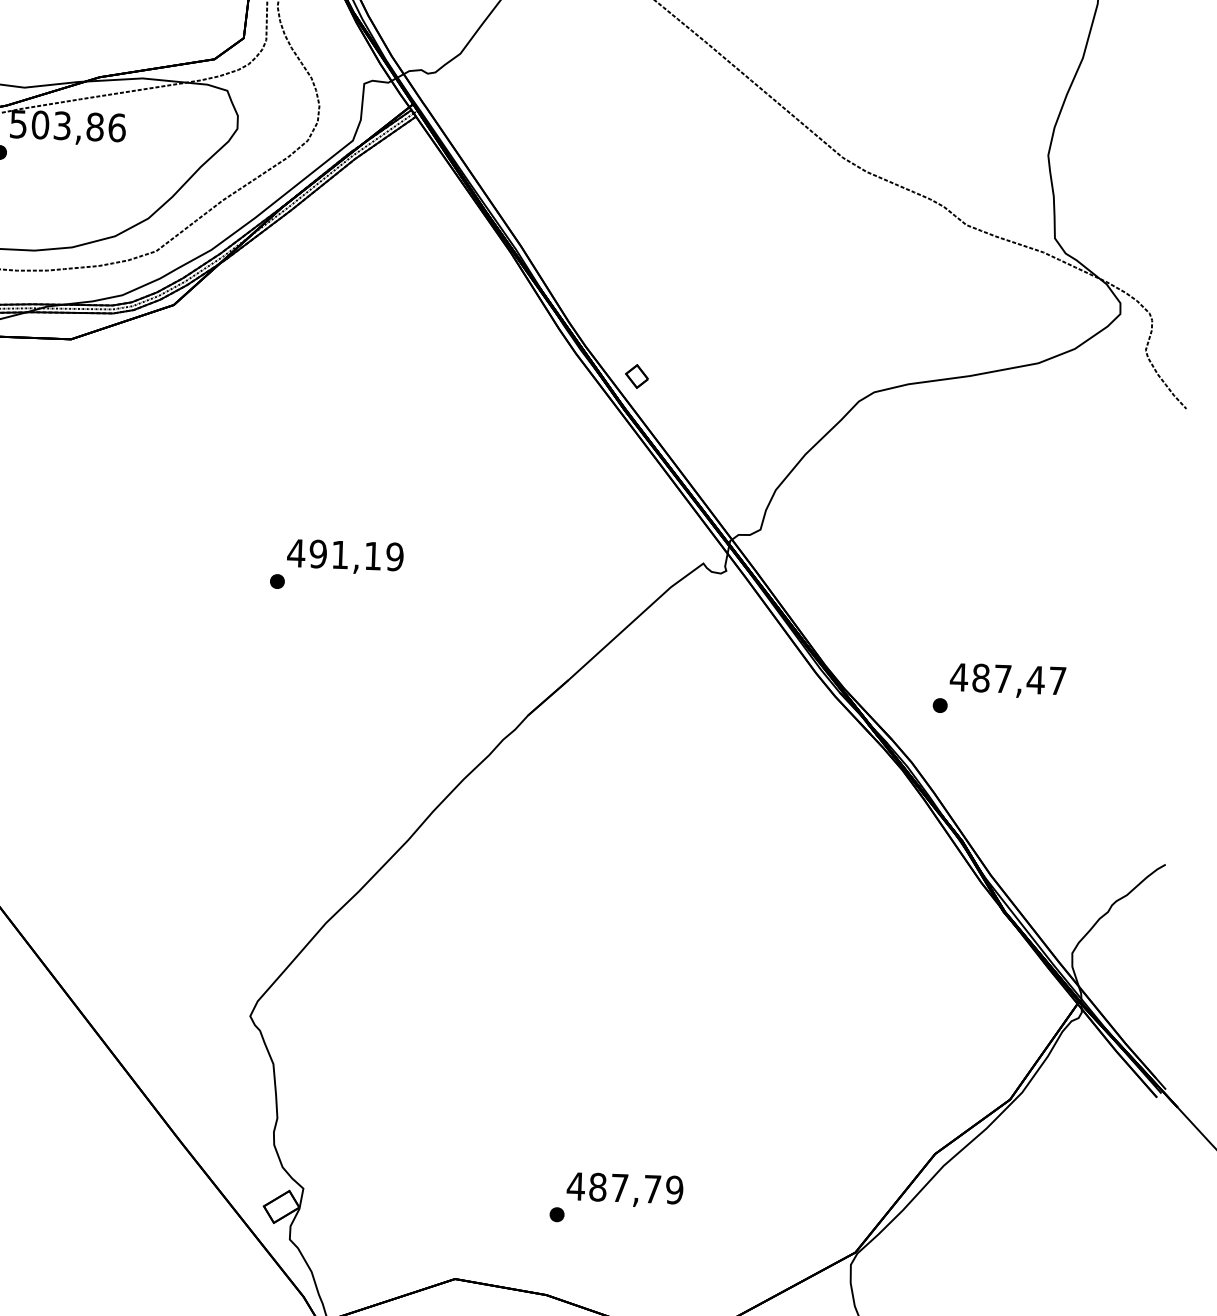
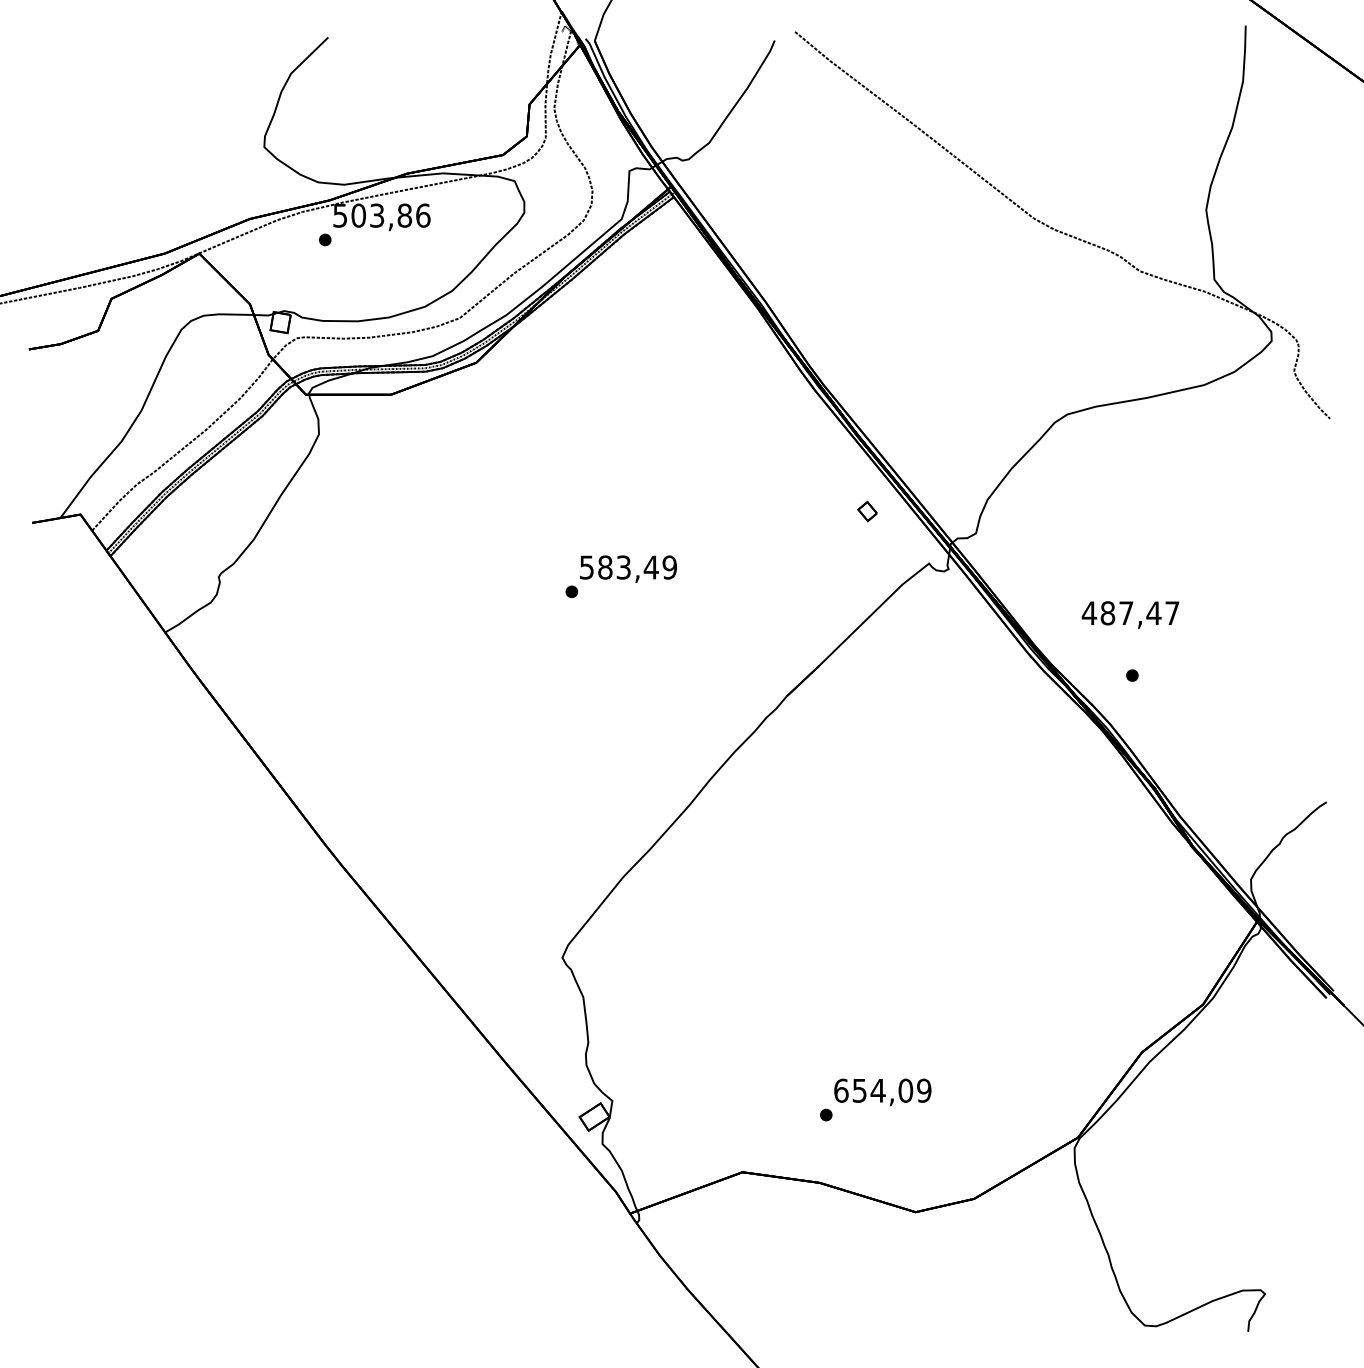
part: (636, 376) -> (867, 511), moved
text: (333, 554) -> (618, 567), 491,19 -> 583,49
text: (1007, 680) -> (1130, 614), moved
text: (614, 1187) -> (873, 1090), 487,79 -> 654,09

